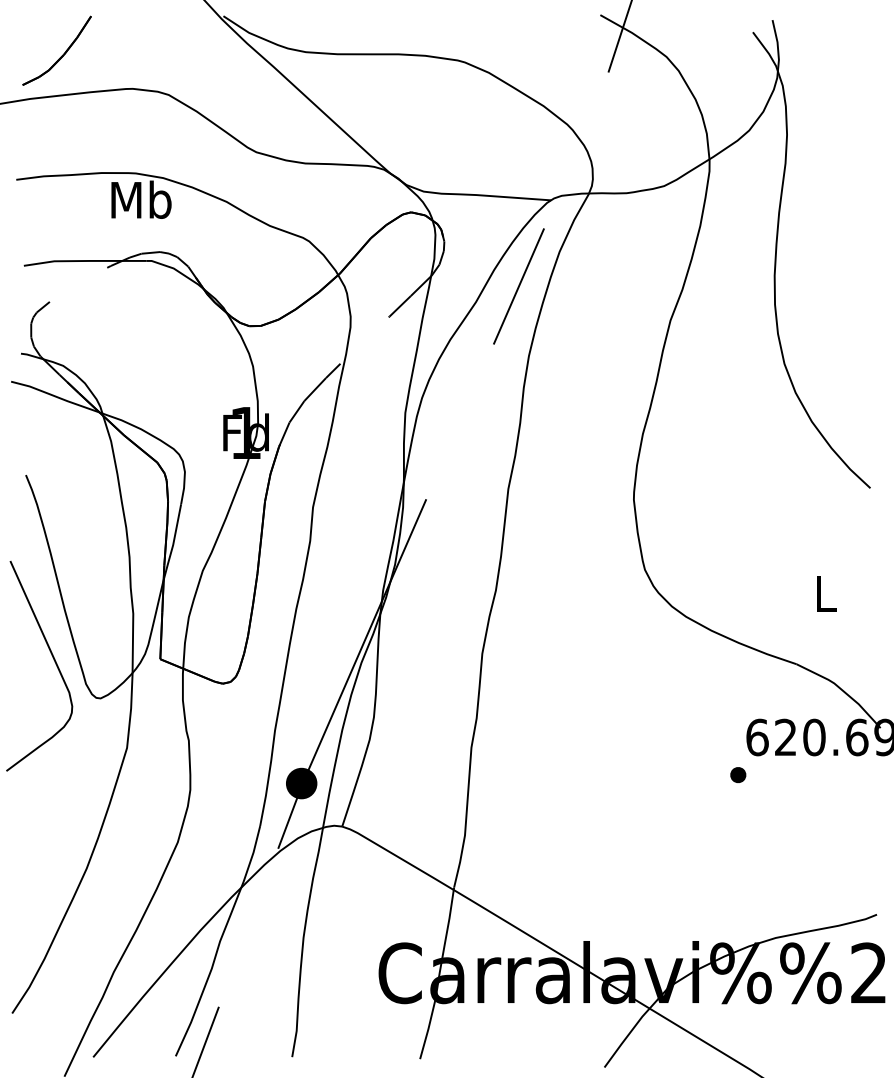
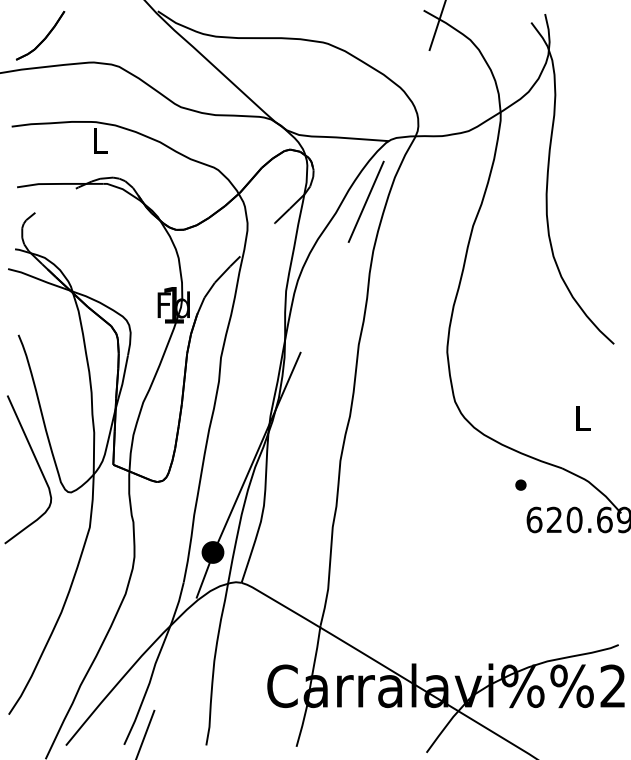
text: (141, 199) -> (100, 140), Mb -> L
part: (738, 774) -> (521, 484), moved

